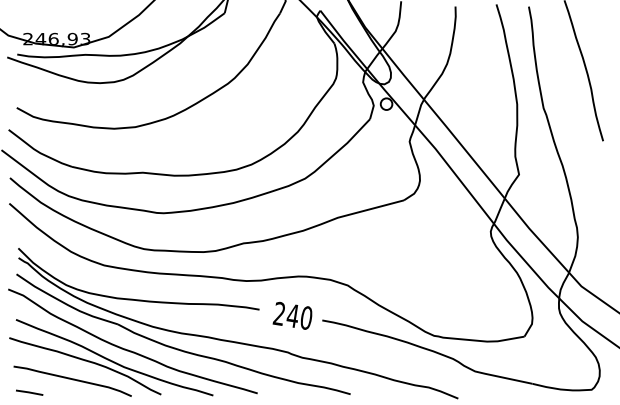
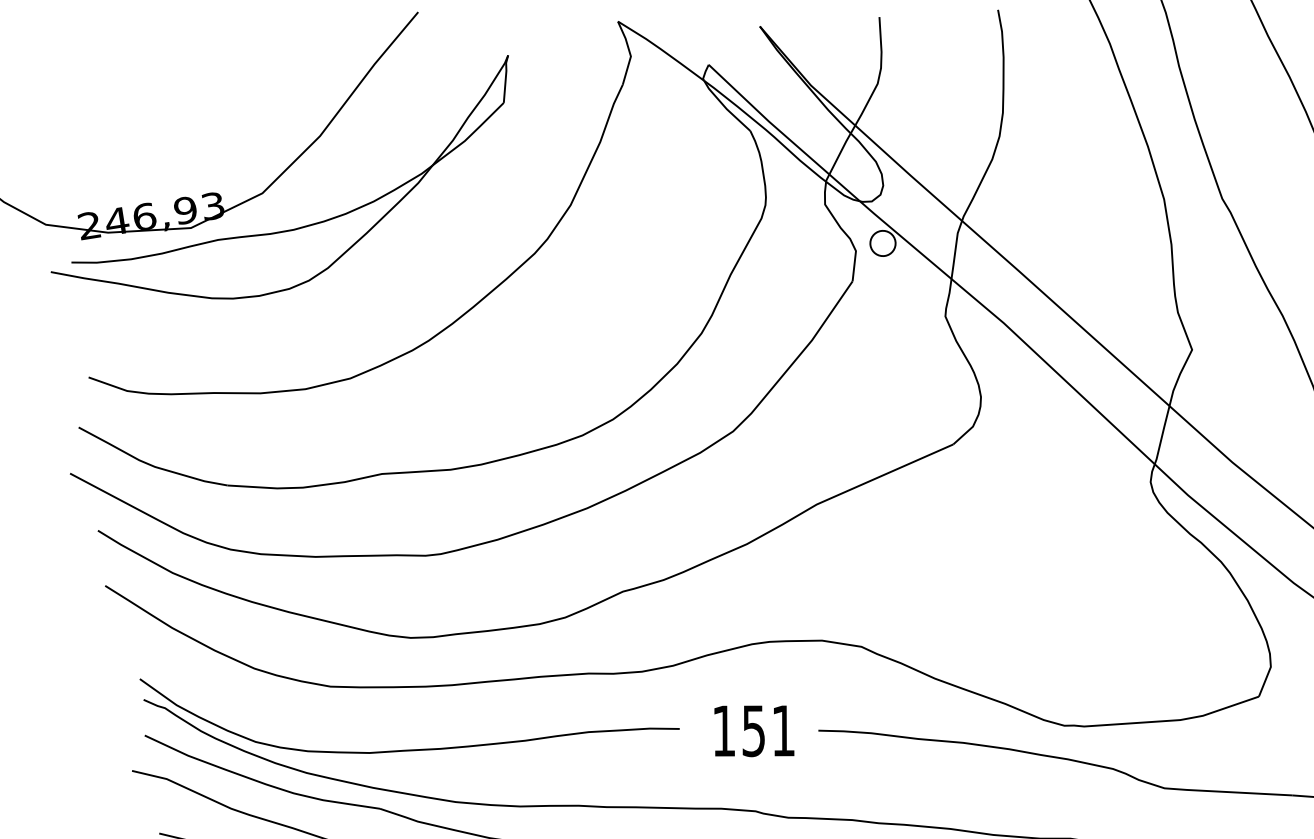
text: (292, 315) -> (752, 730), 240 -> 151

